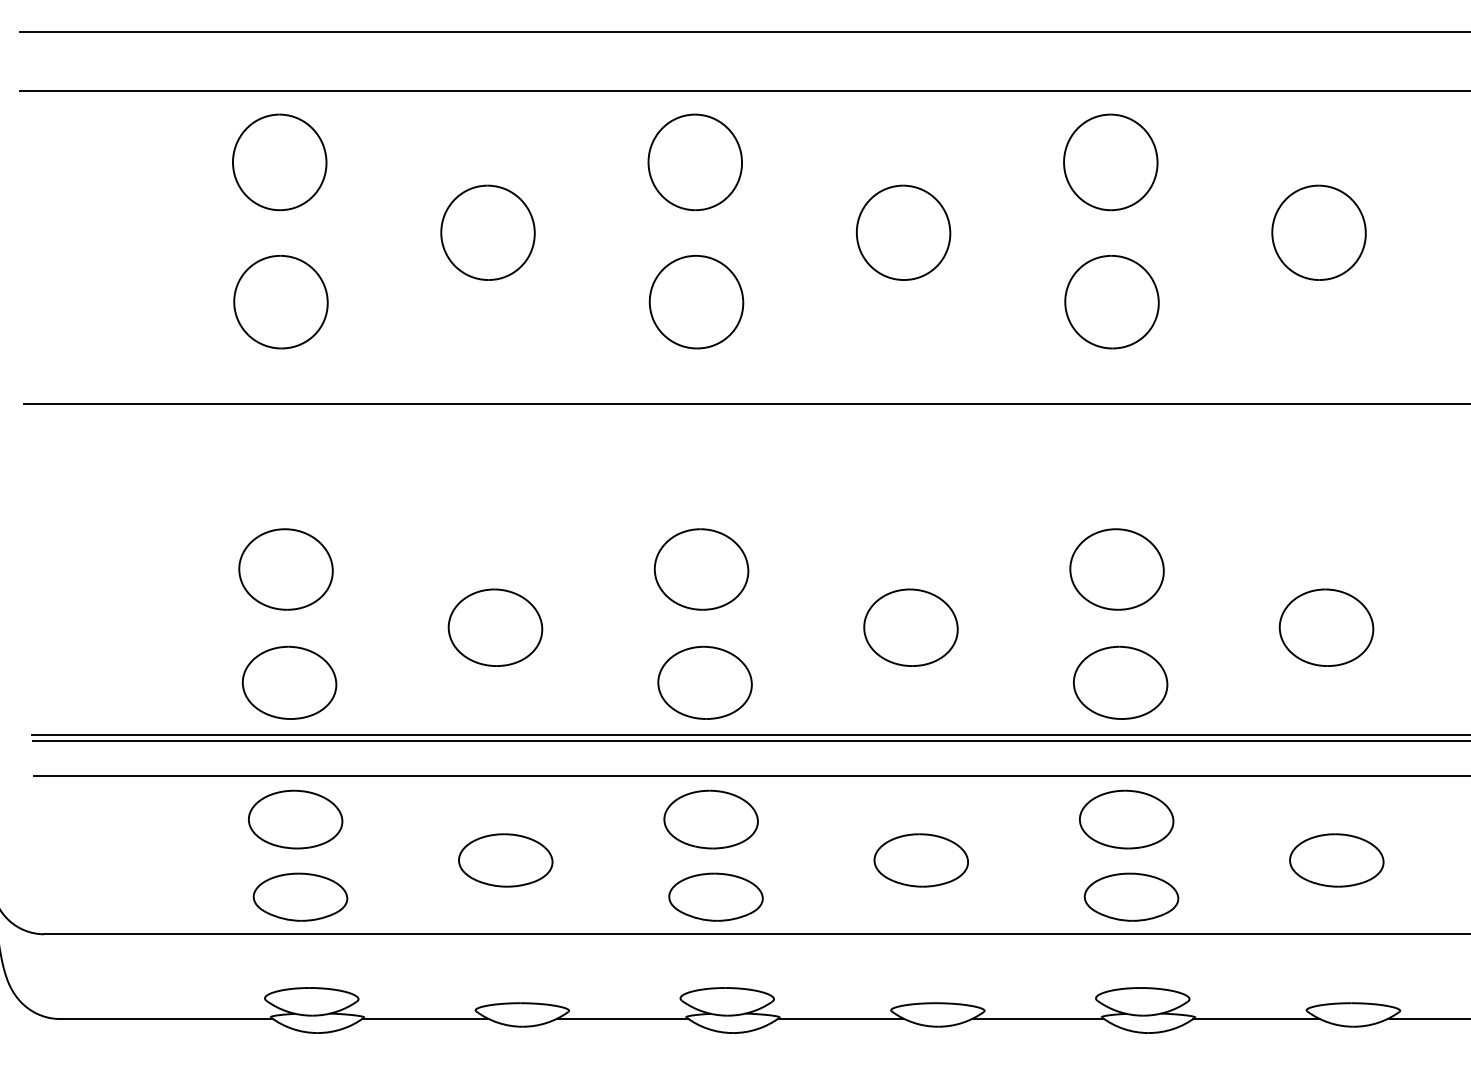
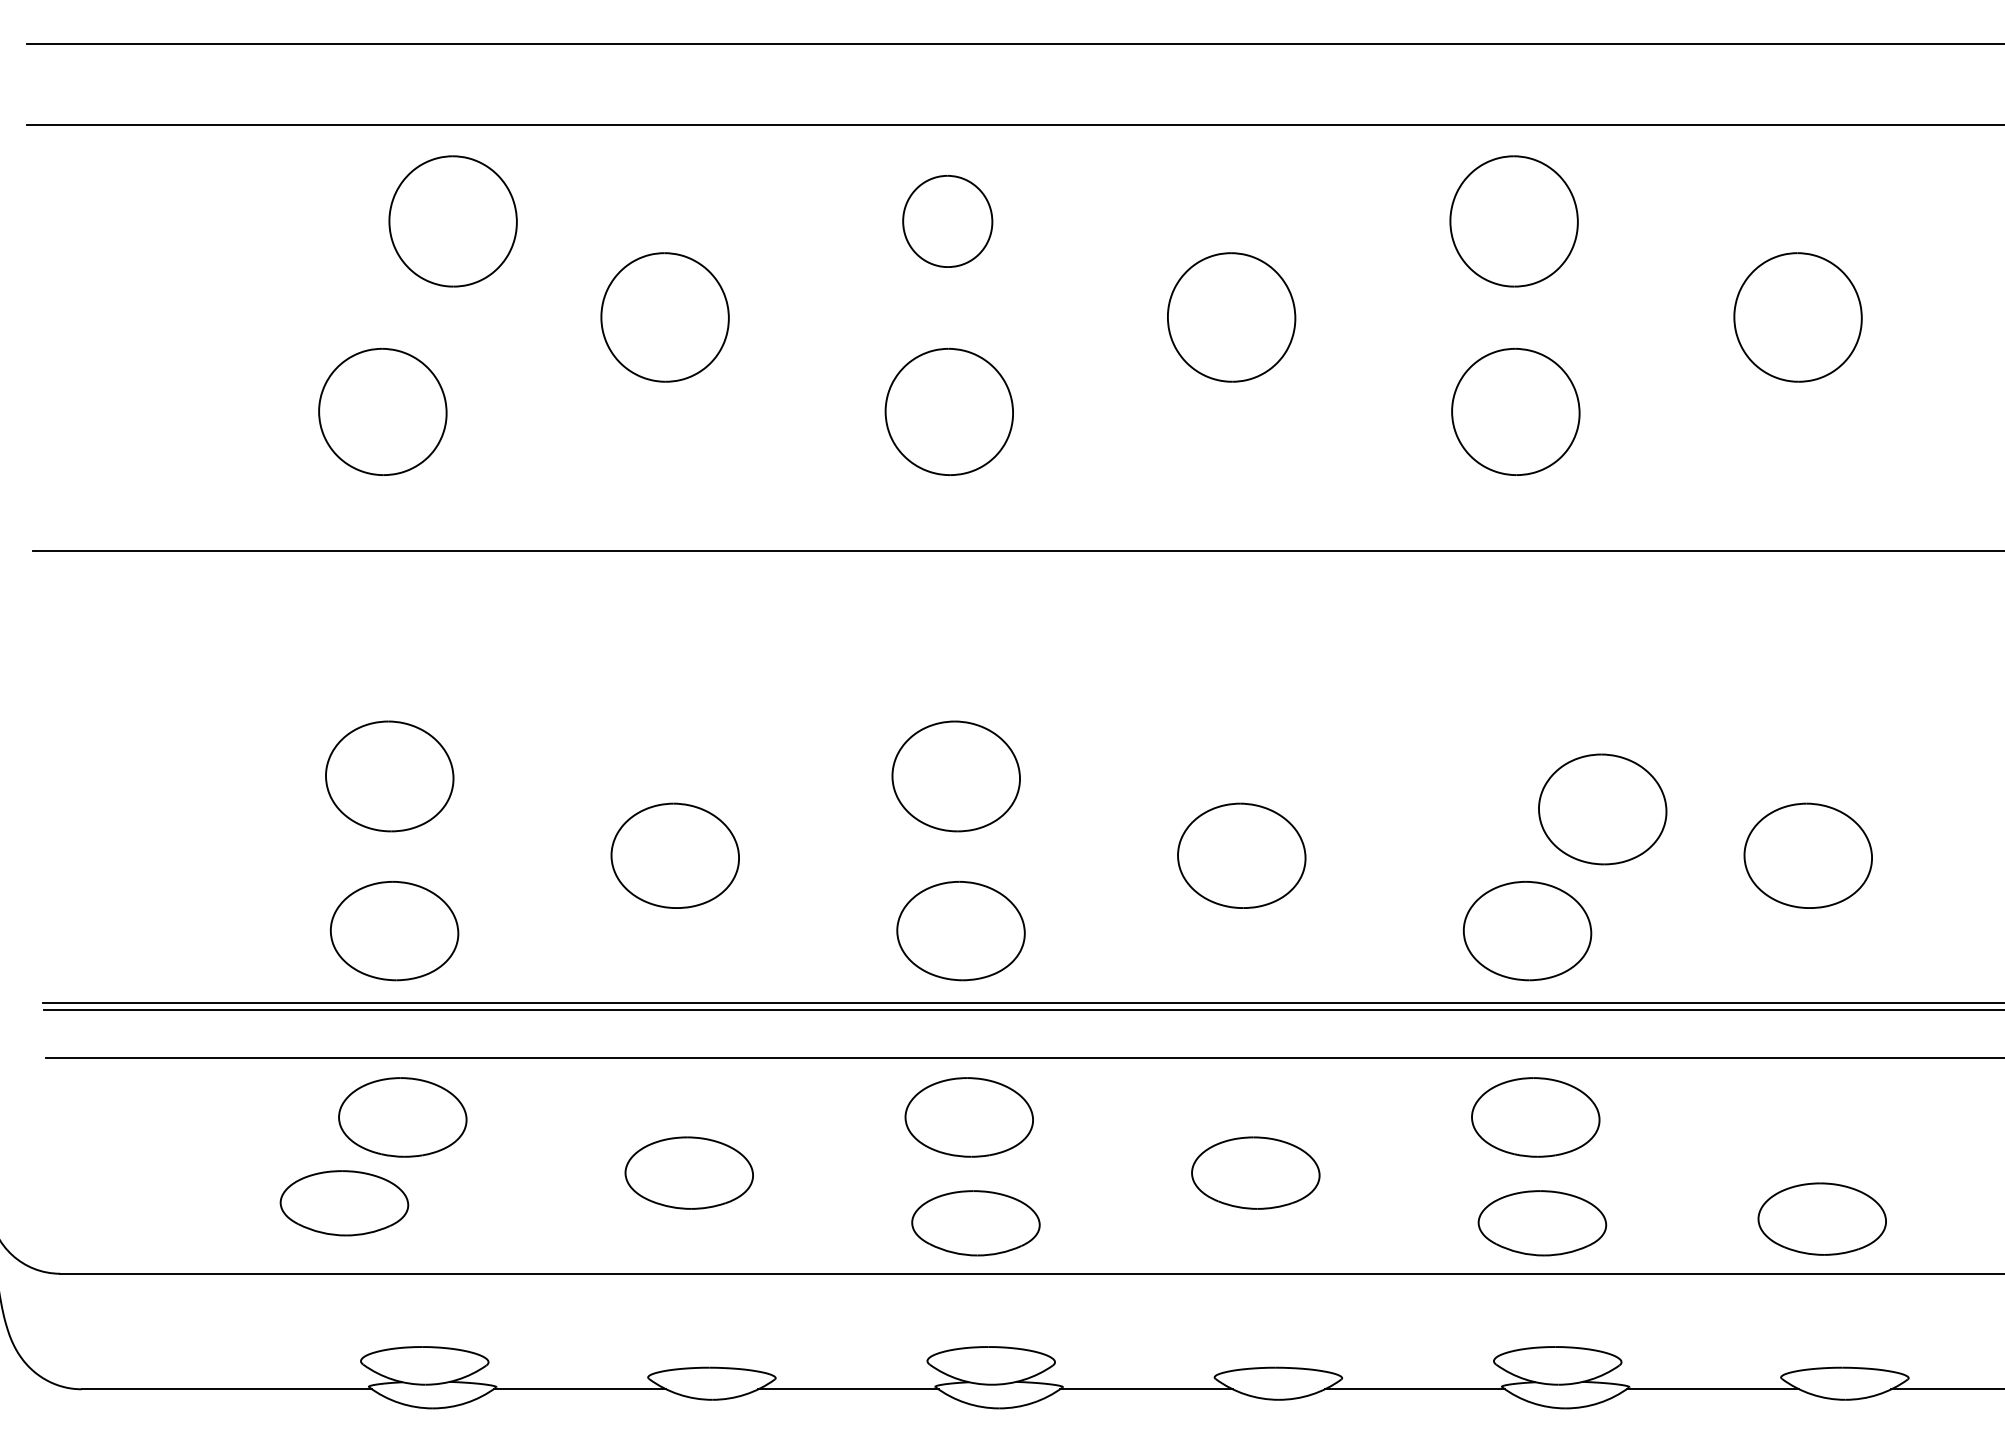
part: (279, 162) -> (452, 221), moved
part: (695, 162) -> (947, 221), size x0.7
part: (1116, 569) -> (1602, 809), moved
part: (1336, 860) -> (1821, 1218), moved
part: (300, 897) -> (344, 1203), moved

